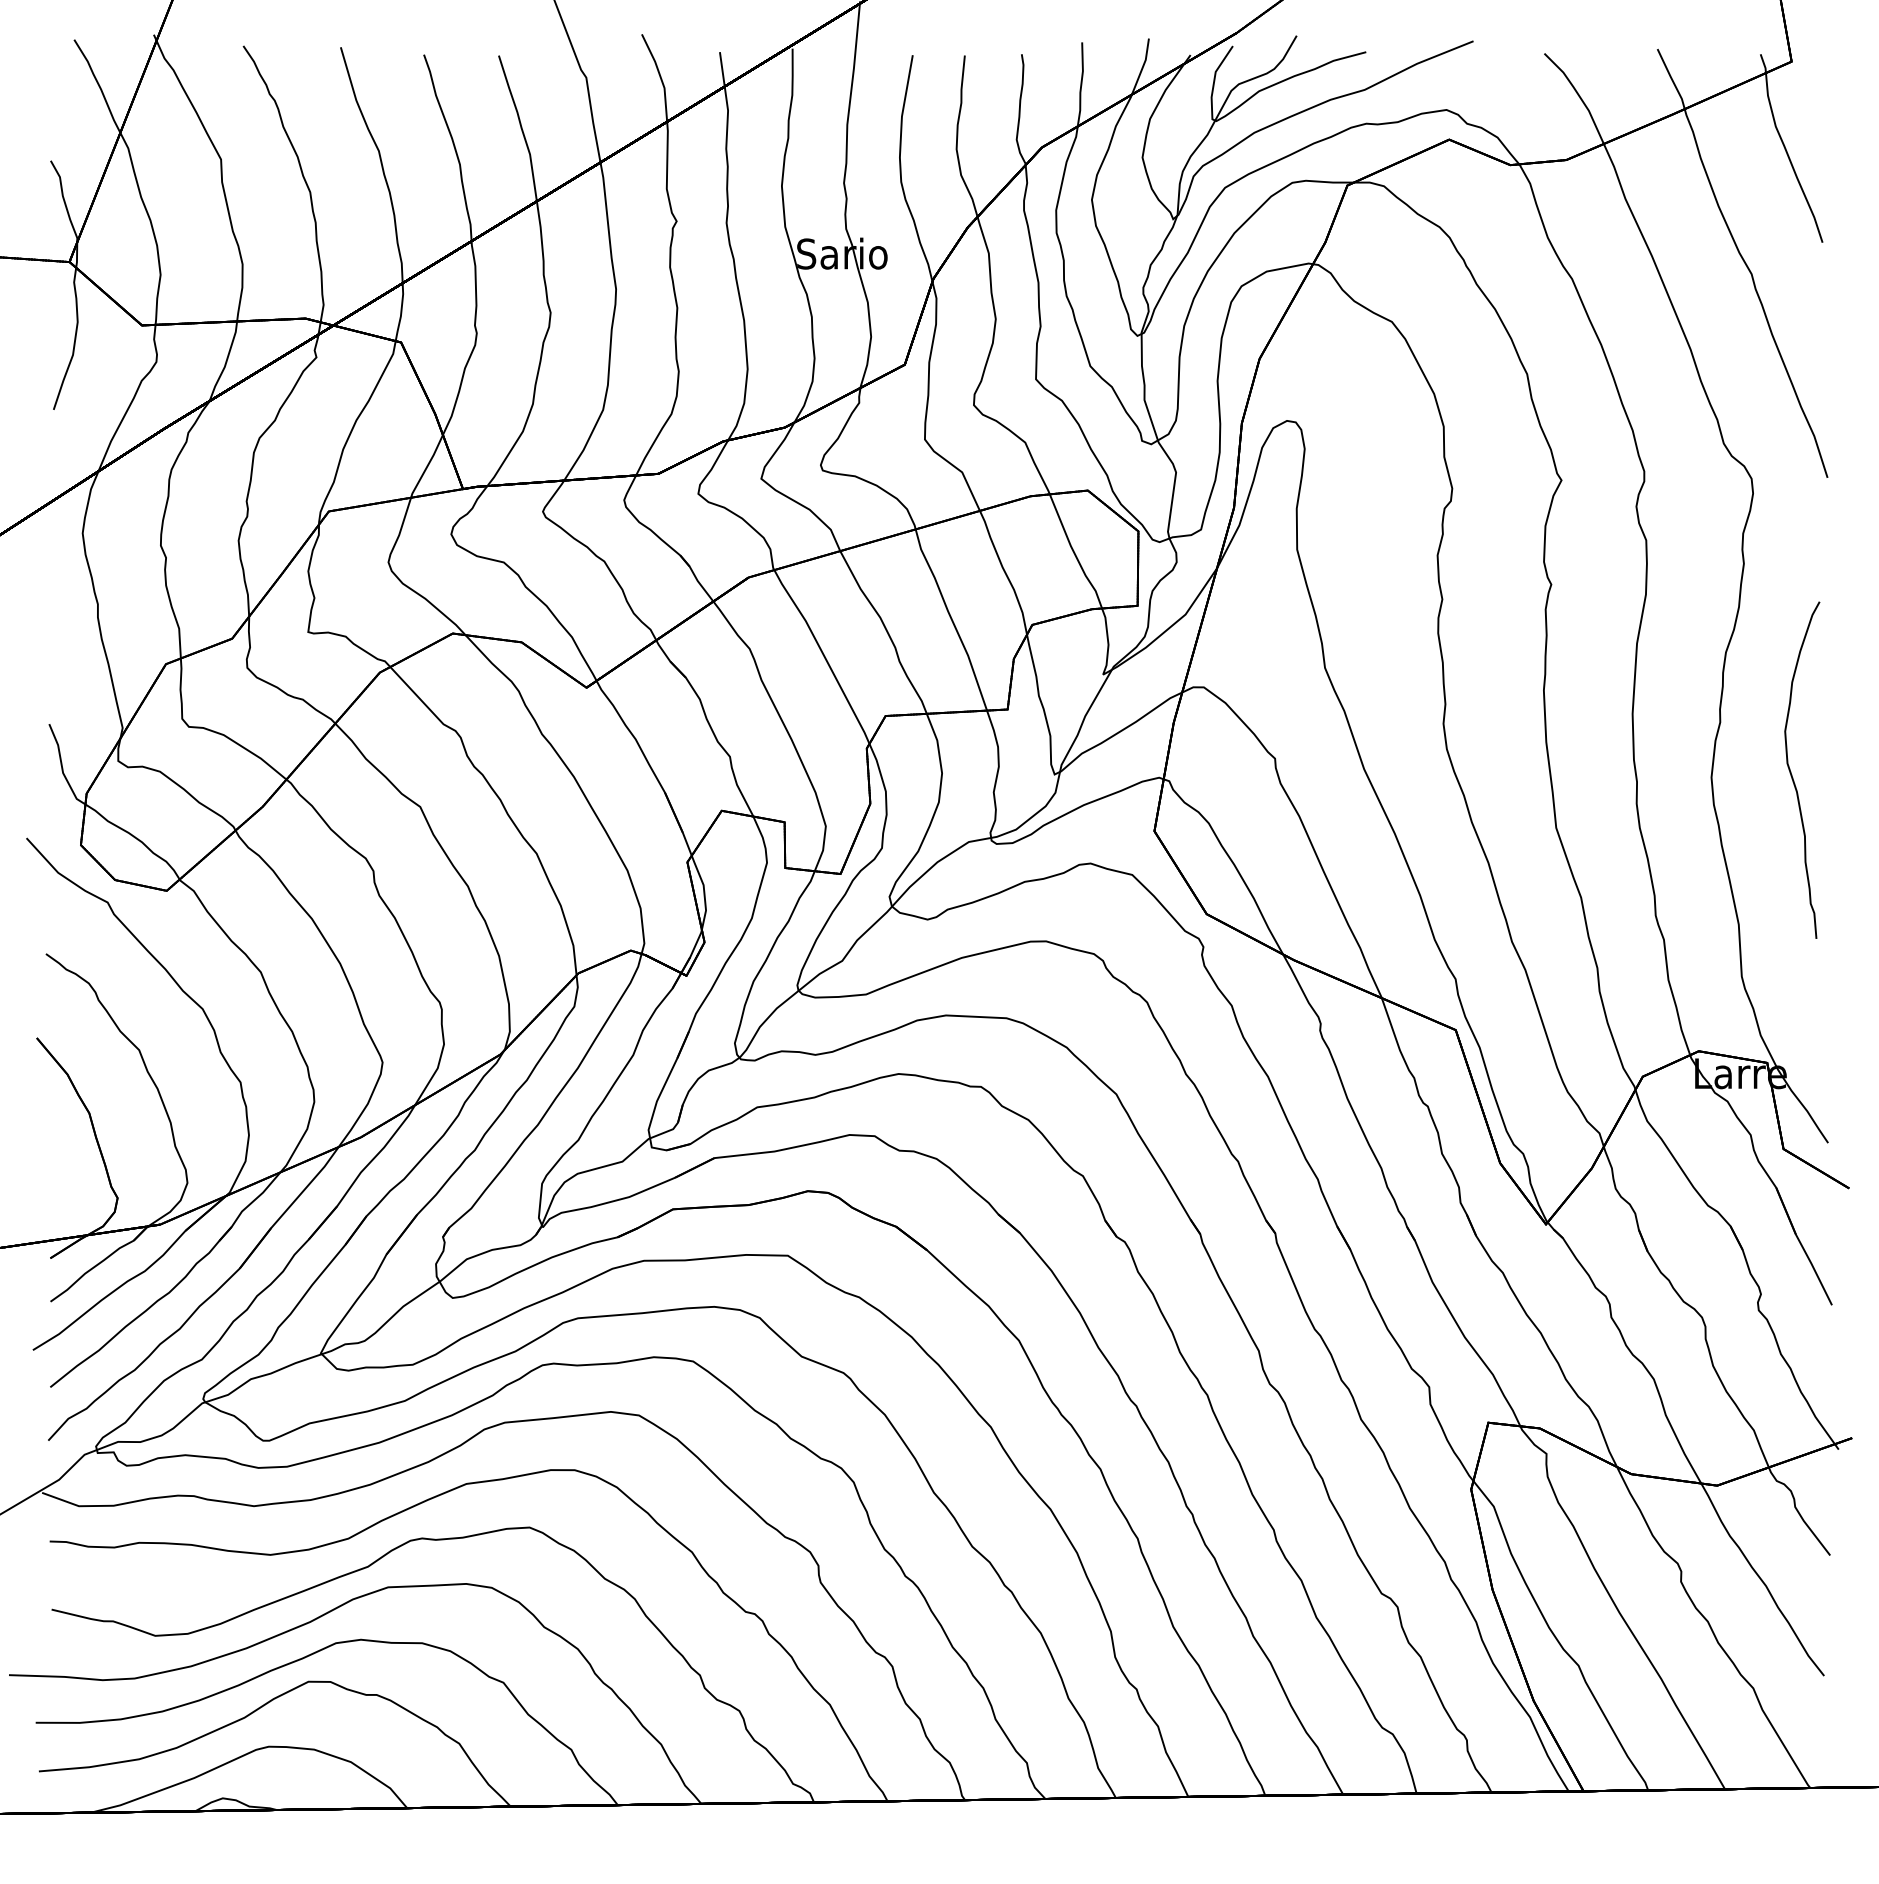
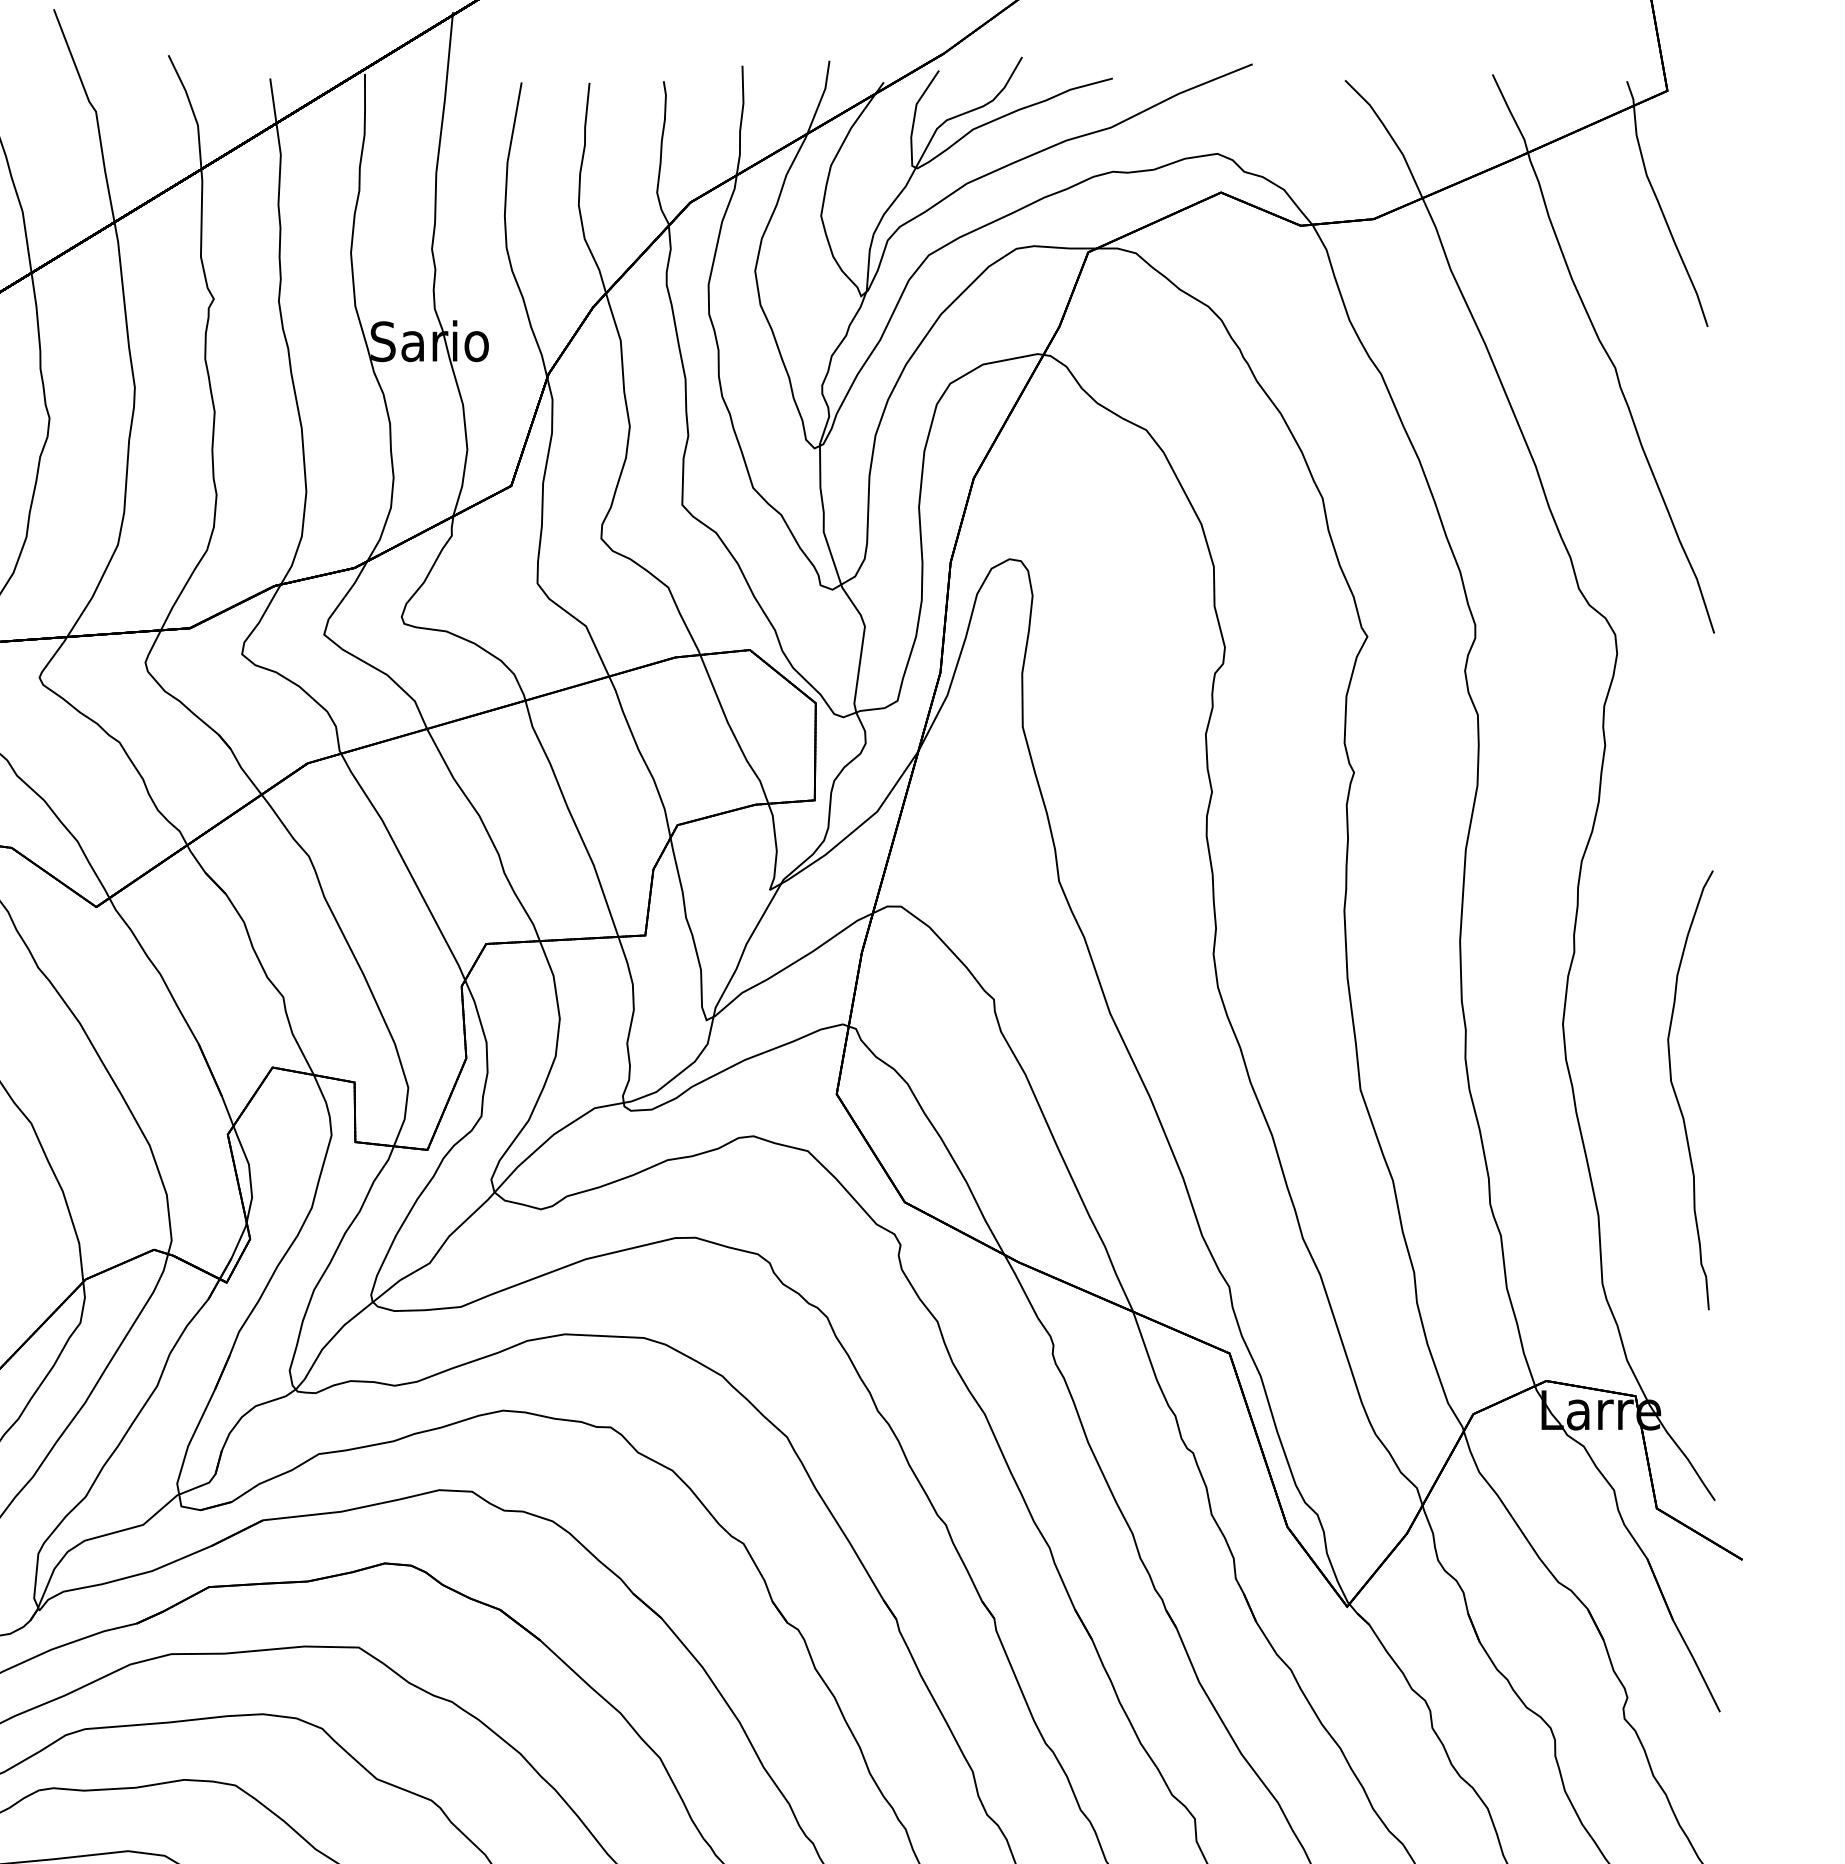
curve: (1791, 771) -> (1676, 1091), moved

